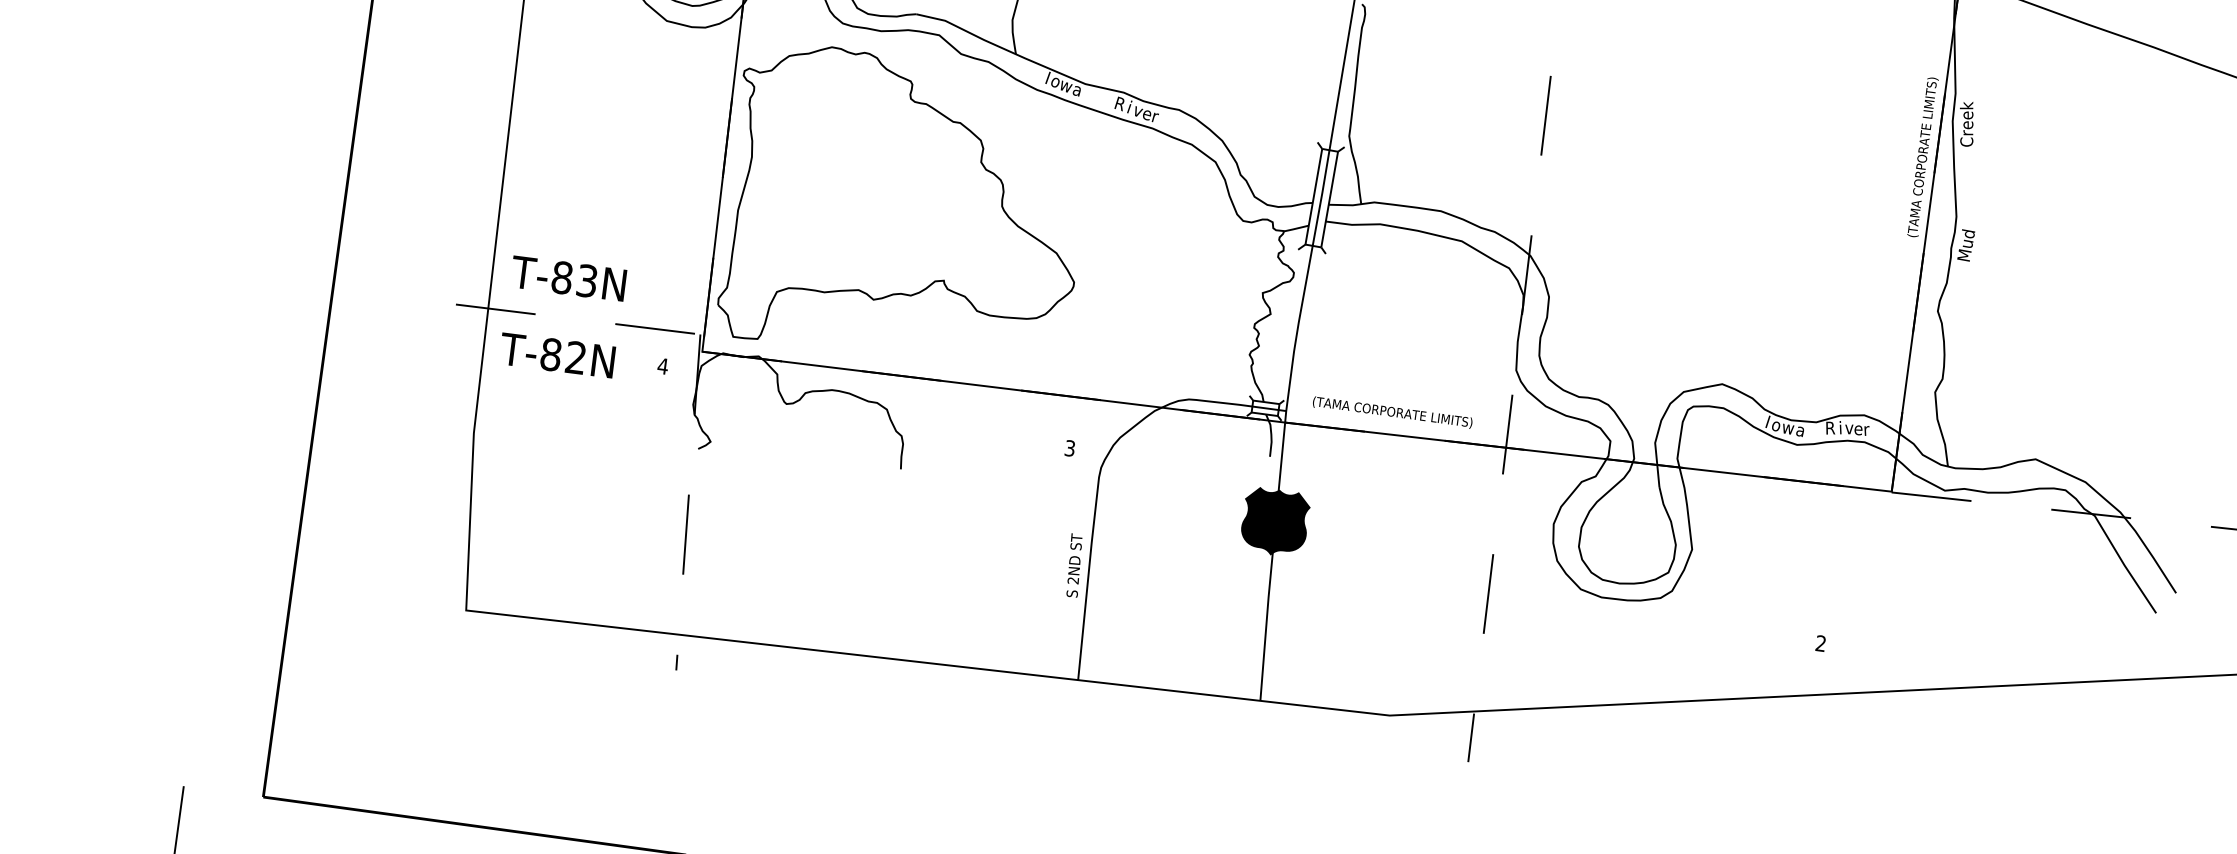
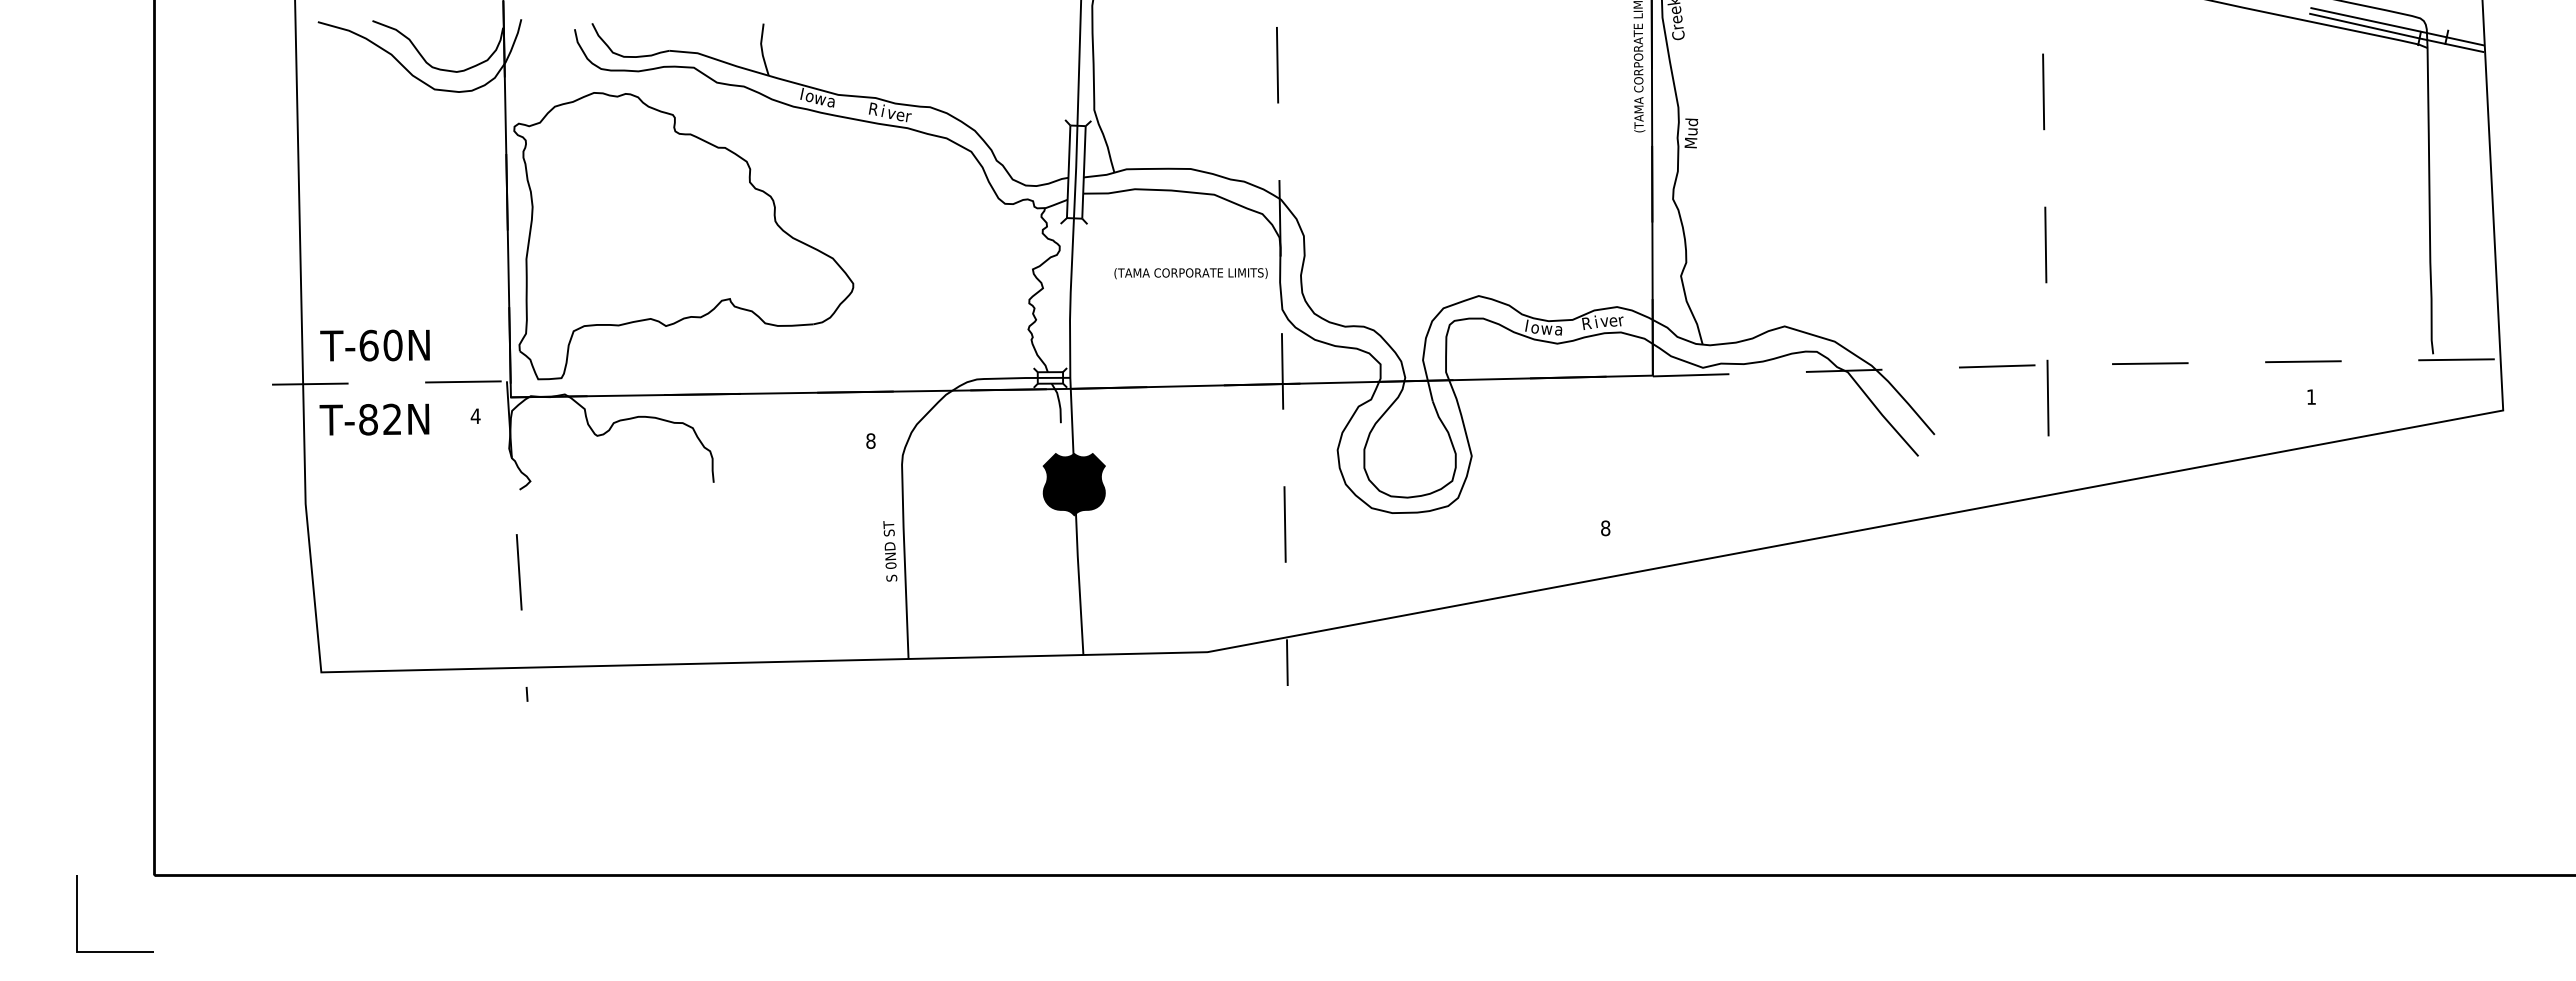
text: (574, 279) -> (380, 345), T-83N -> T-60N
text: (1392, 412) -> (1190, 273), moved
text: (1069, 447) -> (870, 440), 3 -> 8
text: (1072, 580) -> (890, 565), 2ND -> 0ND
text: (1820, 643) -> (1605, 528), 2 -> 8

